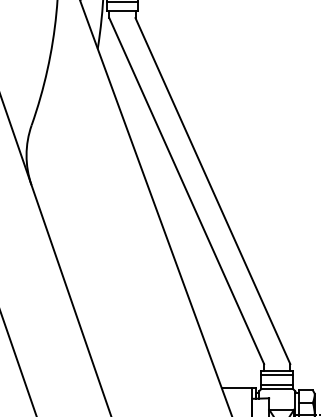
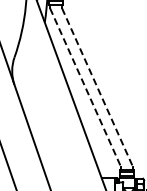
line: (186, 191) -> (85, 87), solid -> dashed
line: (212, 191) -> (97, 87), solid -> dashed

